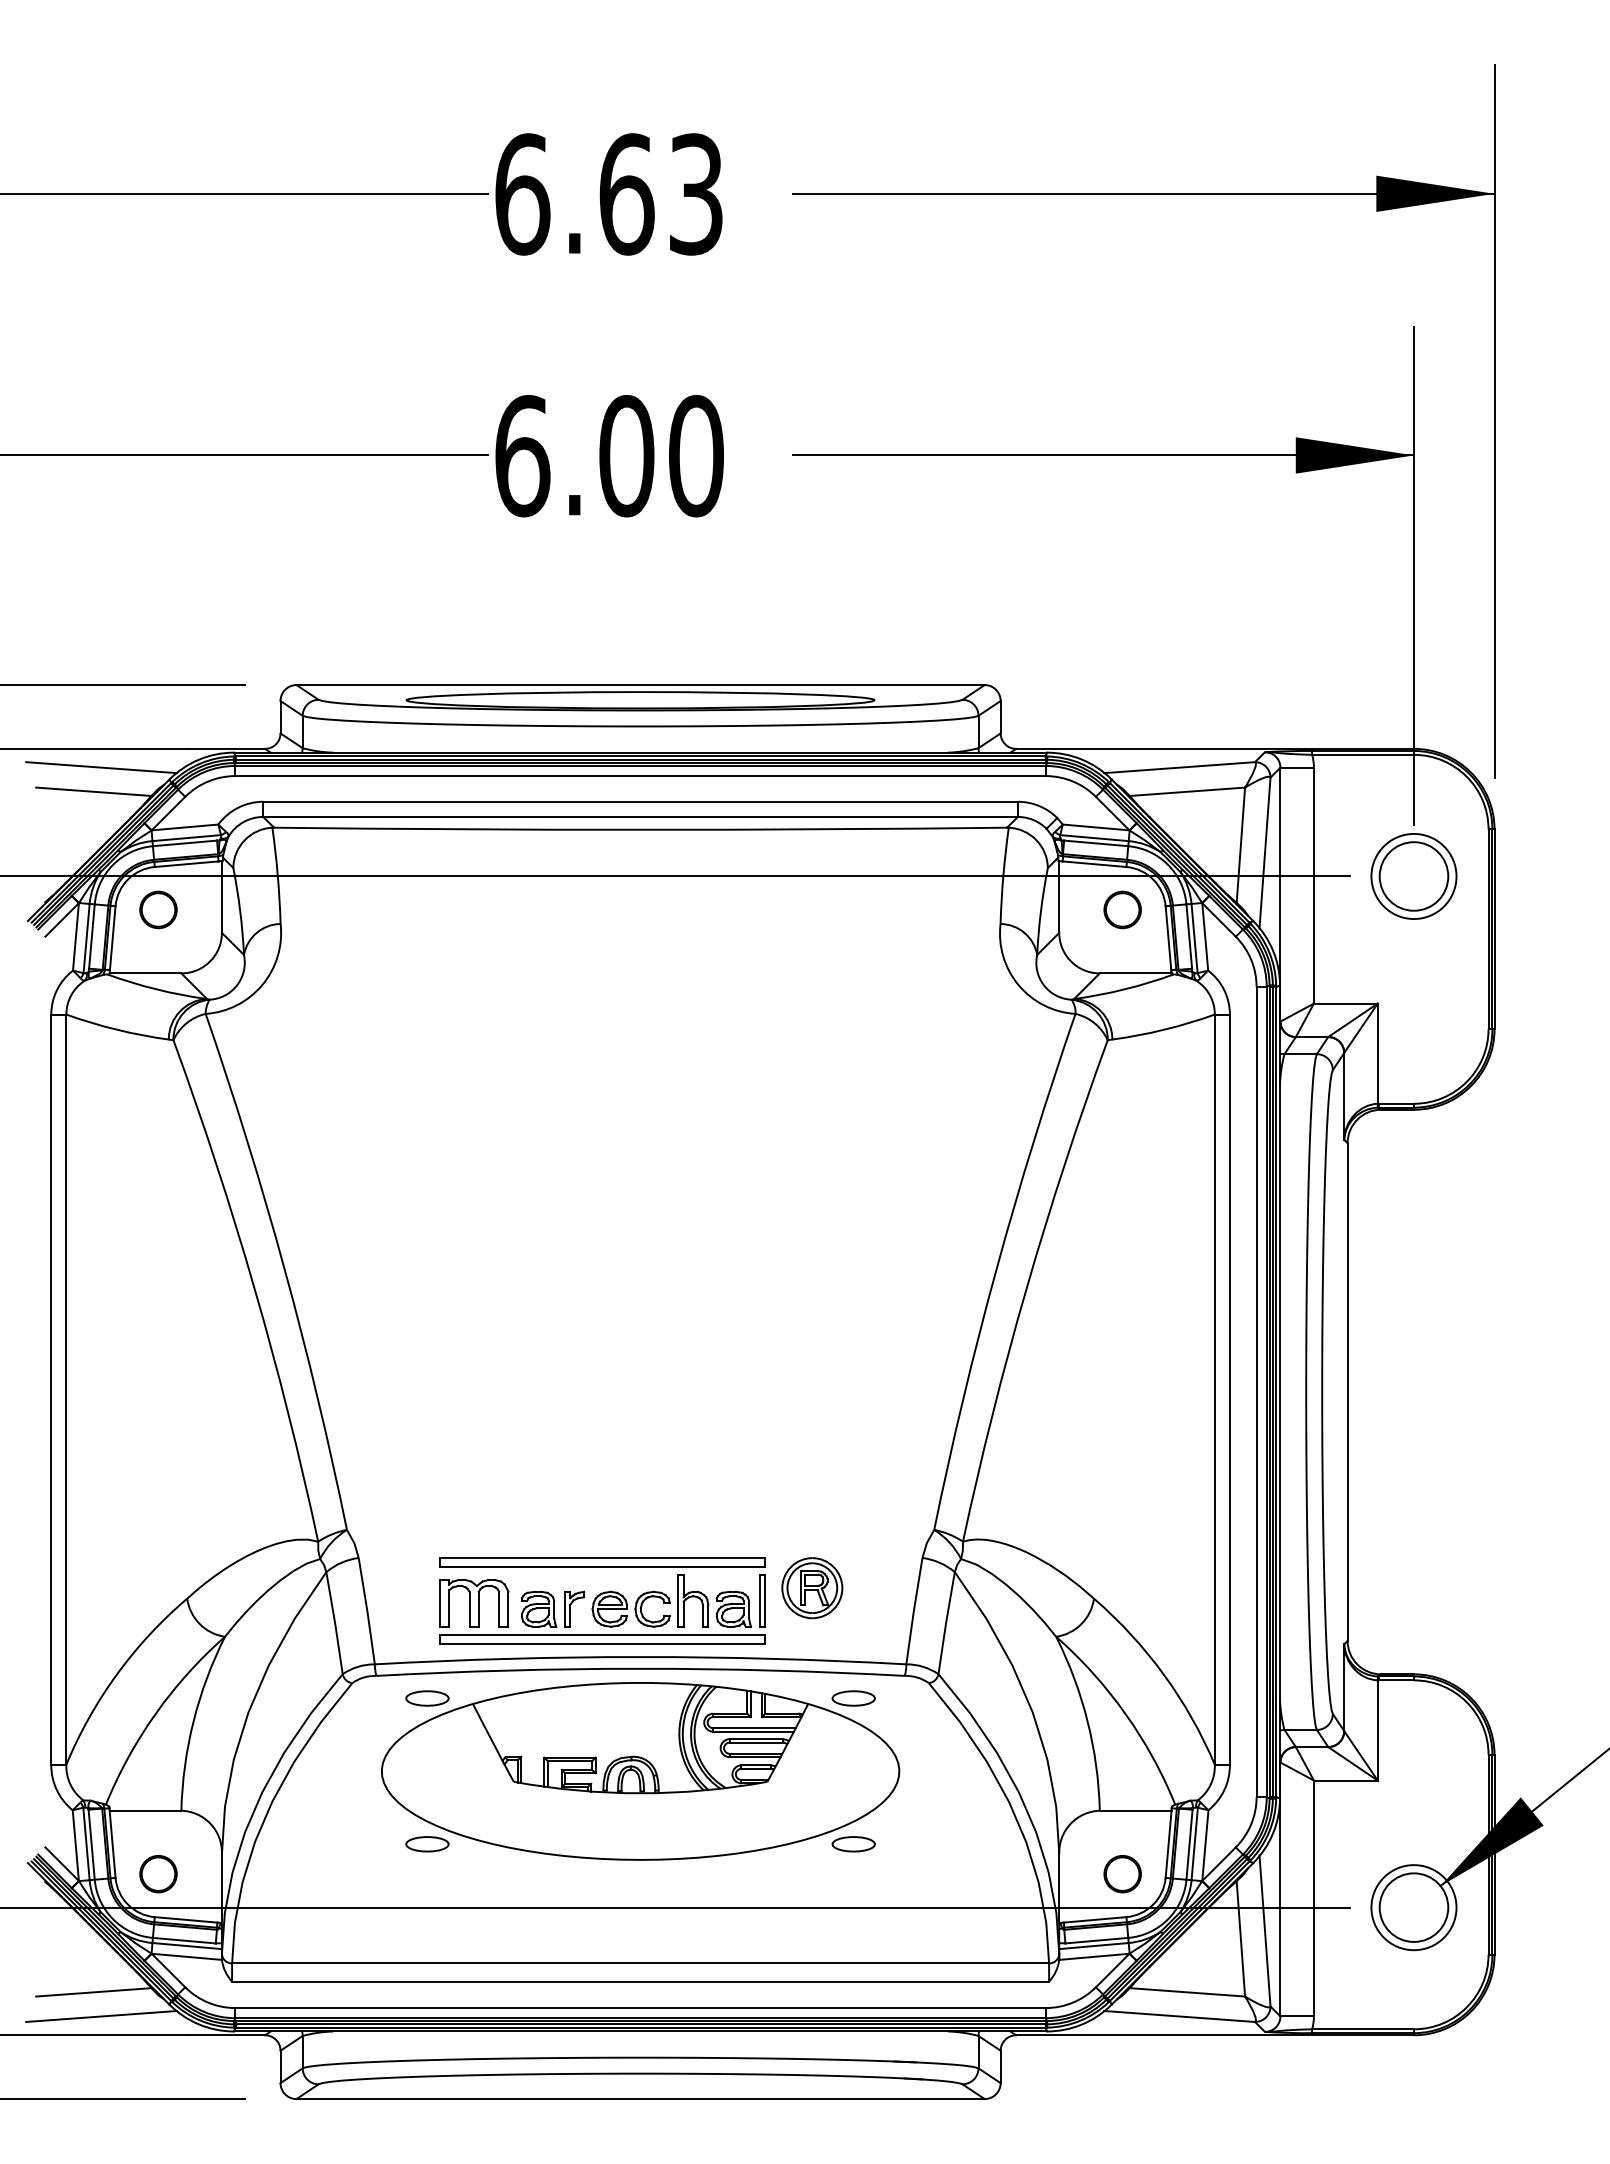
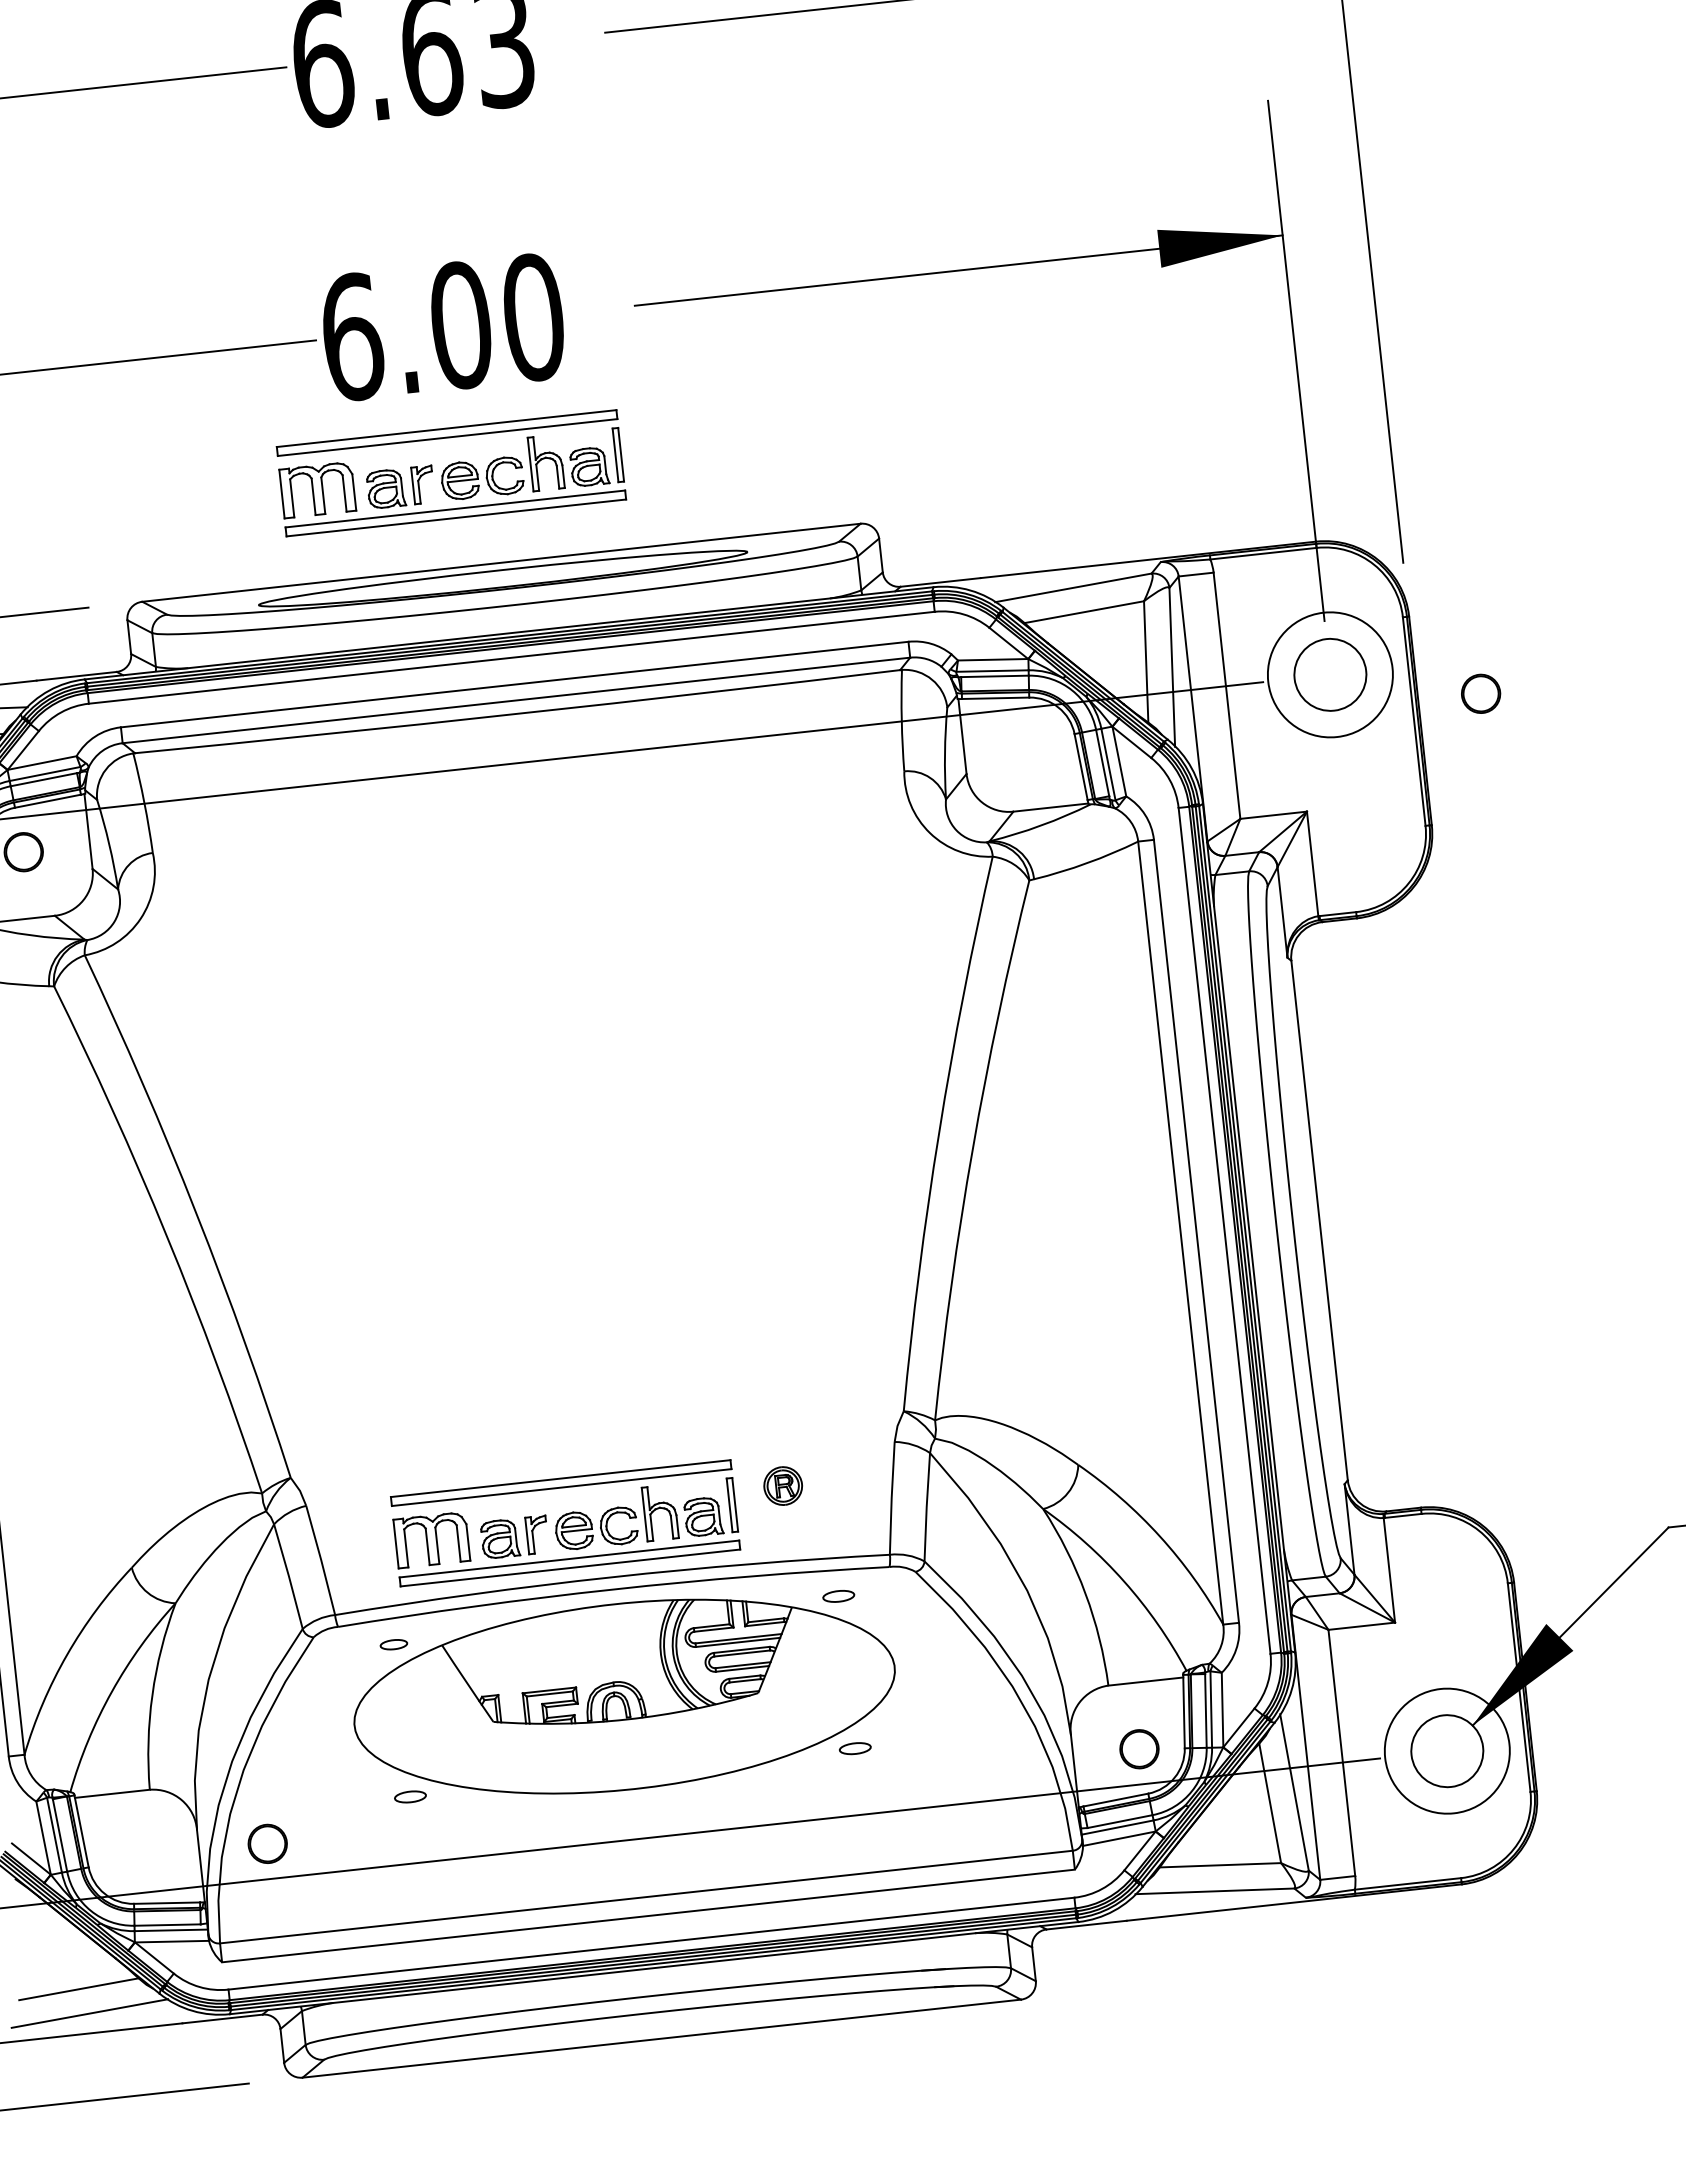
part: (602, 594) -> (451, 472), added
circle: (1413, 876) -> (1329, 674), size x1.4
part: (1122, 909) -> (1480, 693), moved
part: (812, 1588) -> (783, 1486), size x0.6
part: (427, 1698) -> (393, 1644), size x0.6
part: (853, 1698) -> (838, 1596), size x0.7
part: (427, 1844) -> (410, 1797), size x0.7
part: (853, 1844) -> (855, 1748), size x0.7
part: (158, 1874) -> (267, 1844), moved
circle: (1413, 1907) -> (1446, 1751), size x1.4

